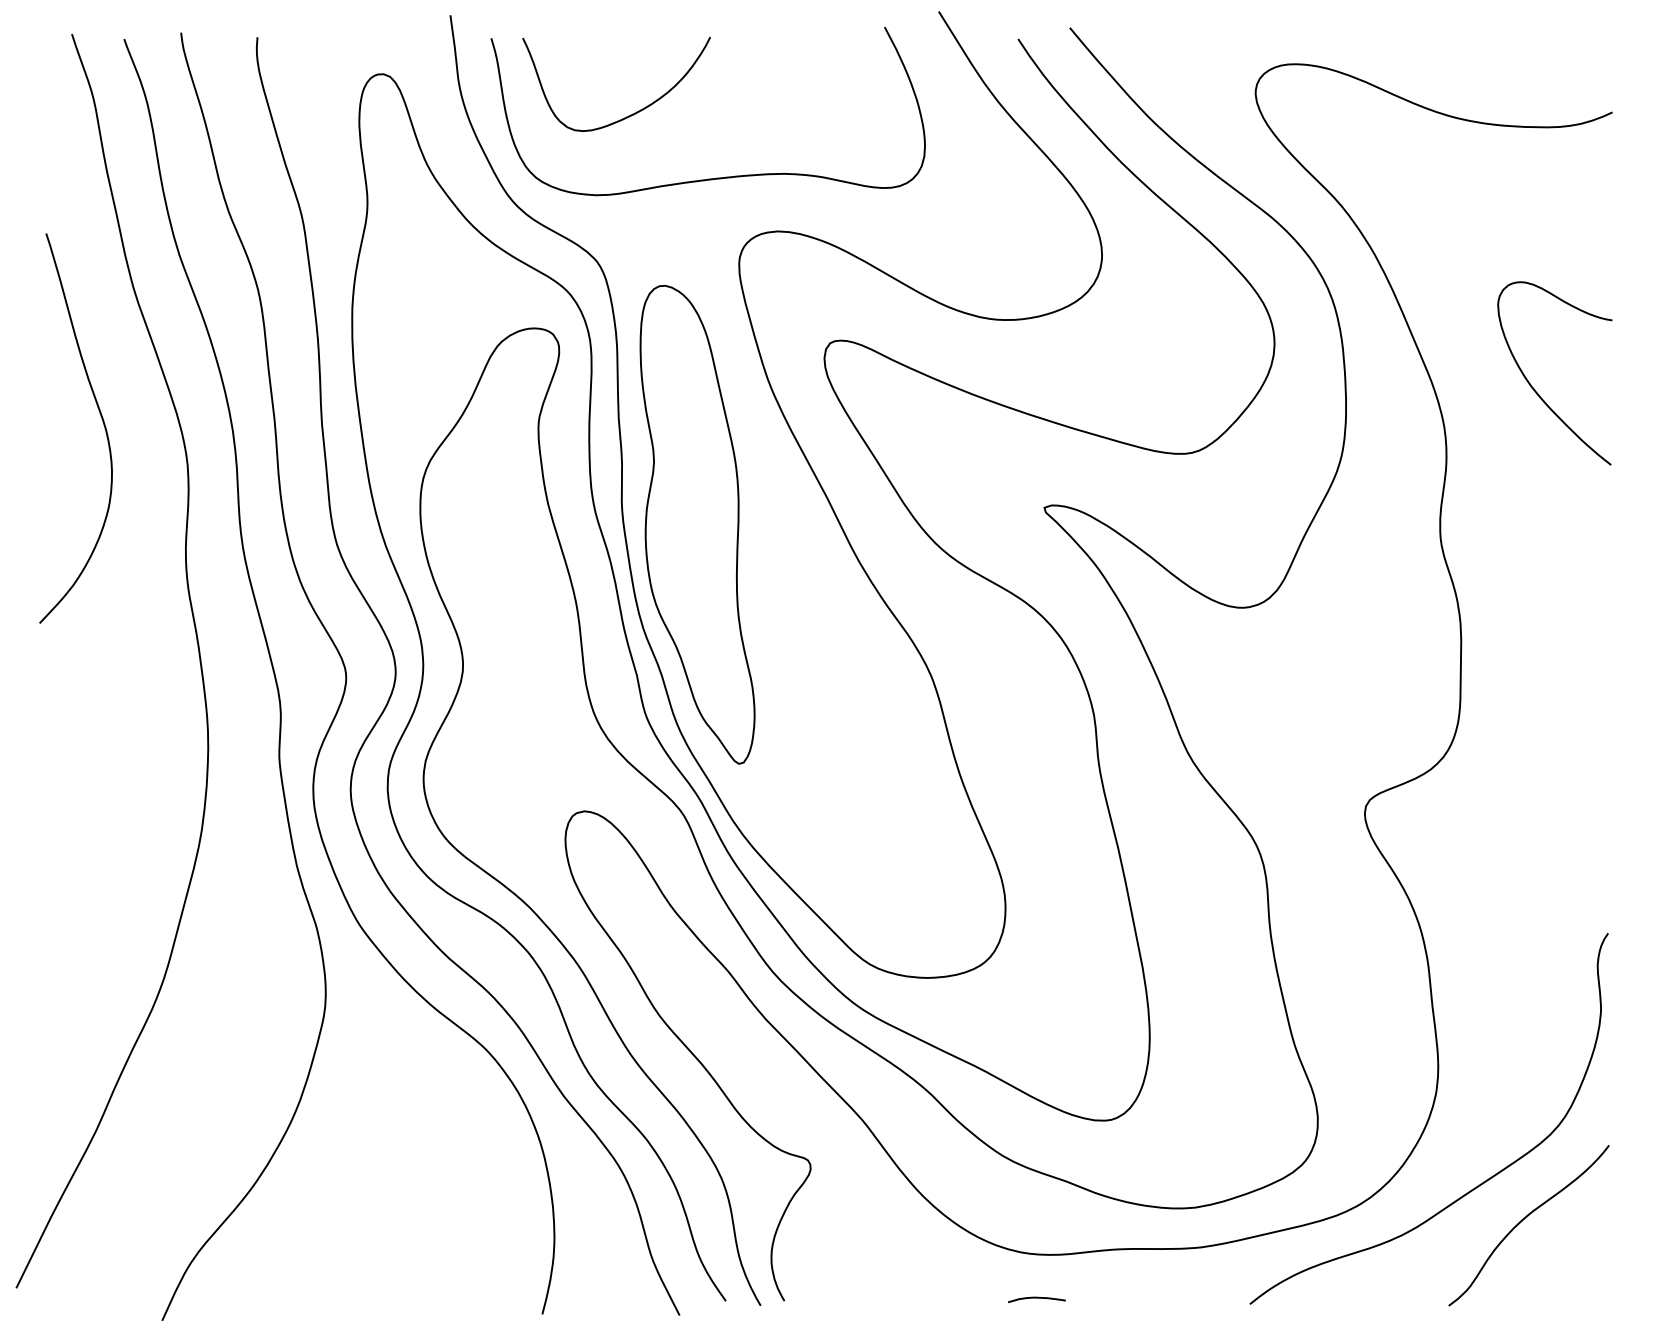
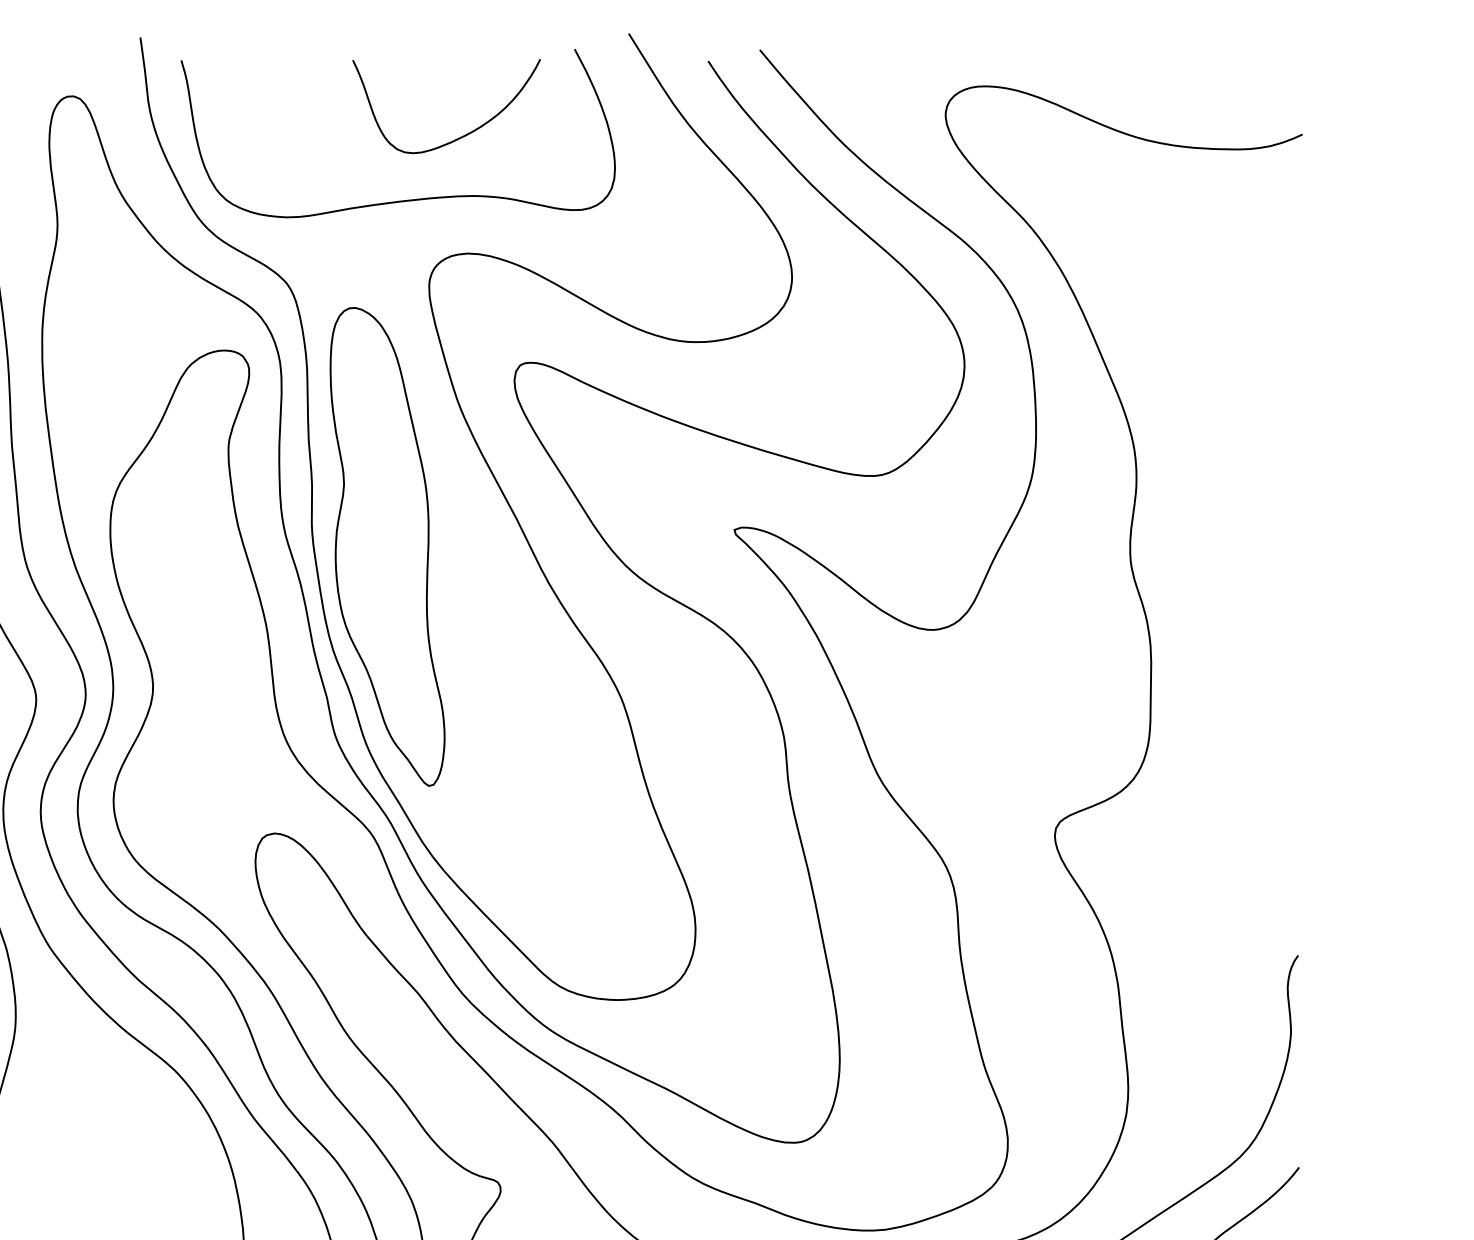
curve: (632, 113) -> (462, 135), moved
curve: (1535, 389) -> (1225, 411), removed

